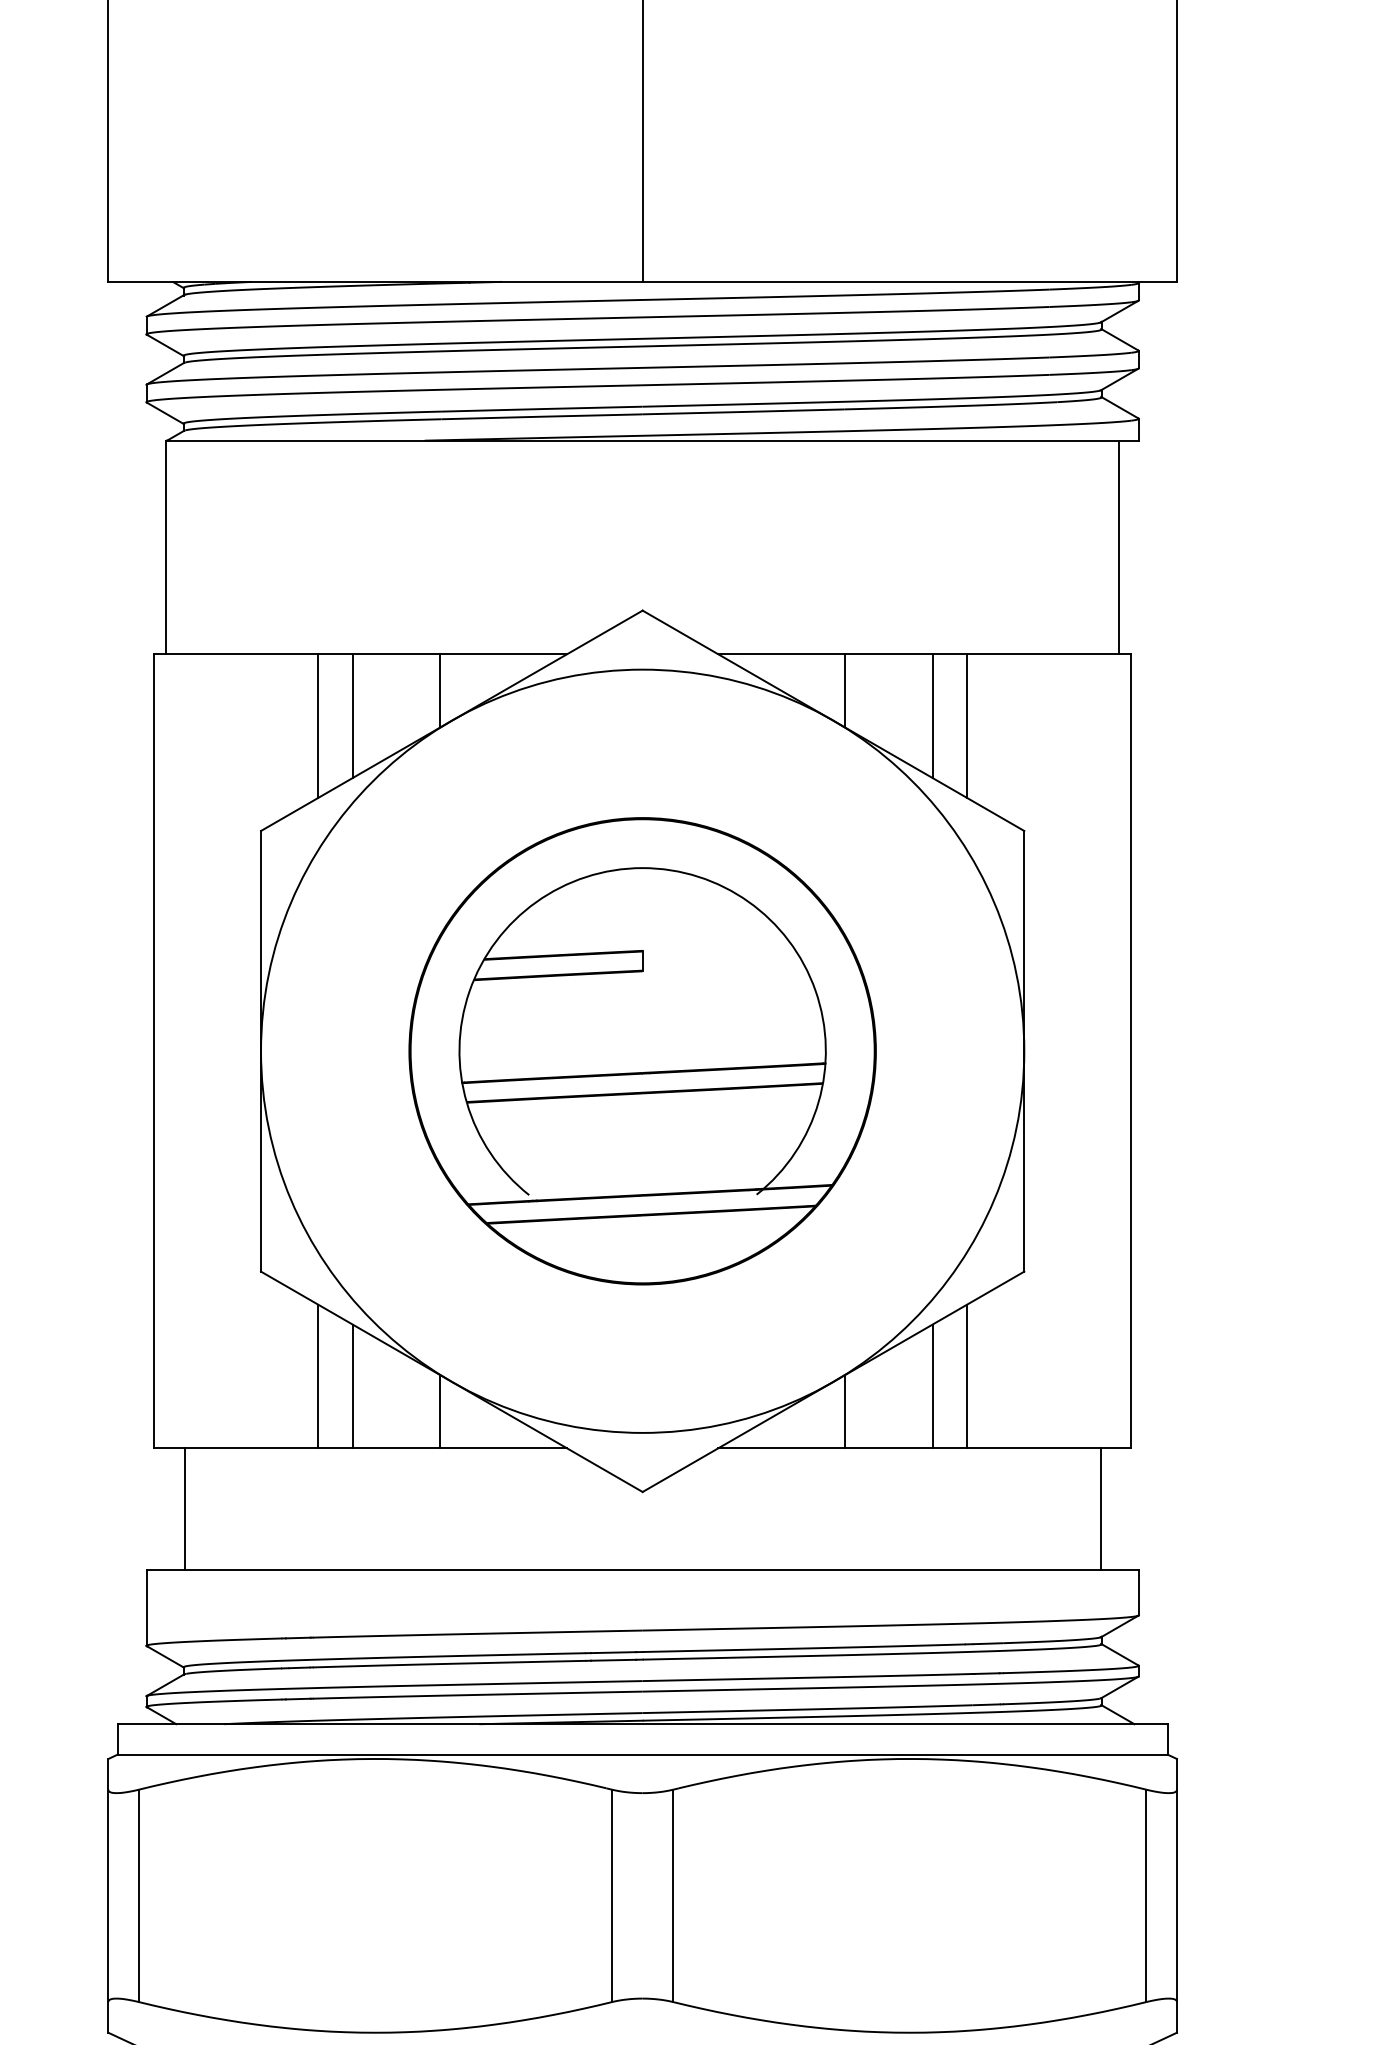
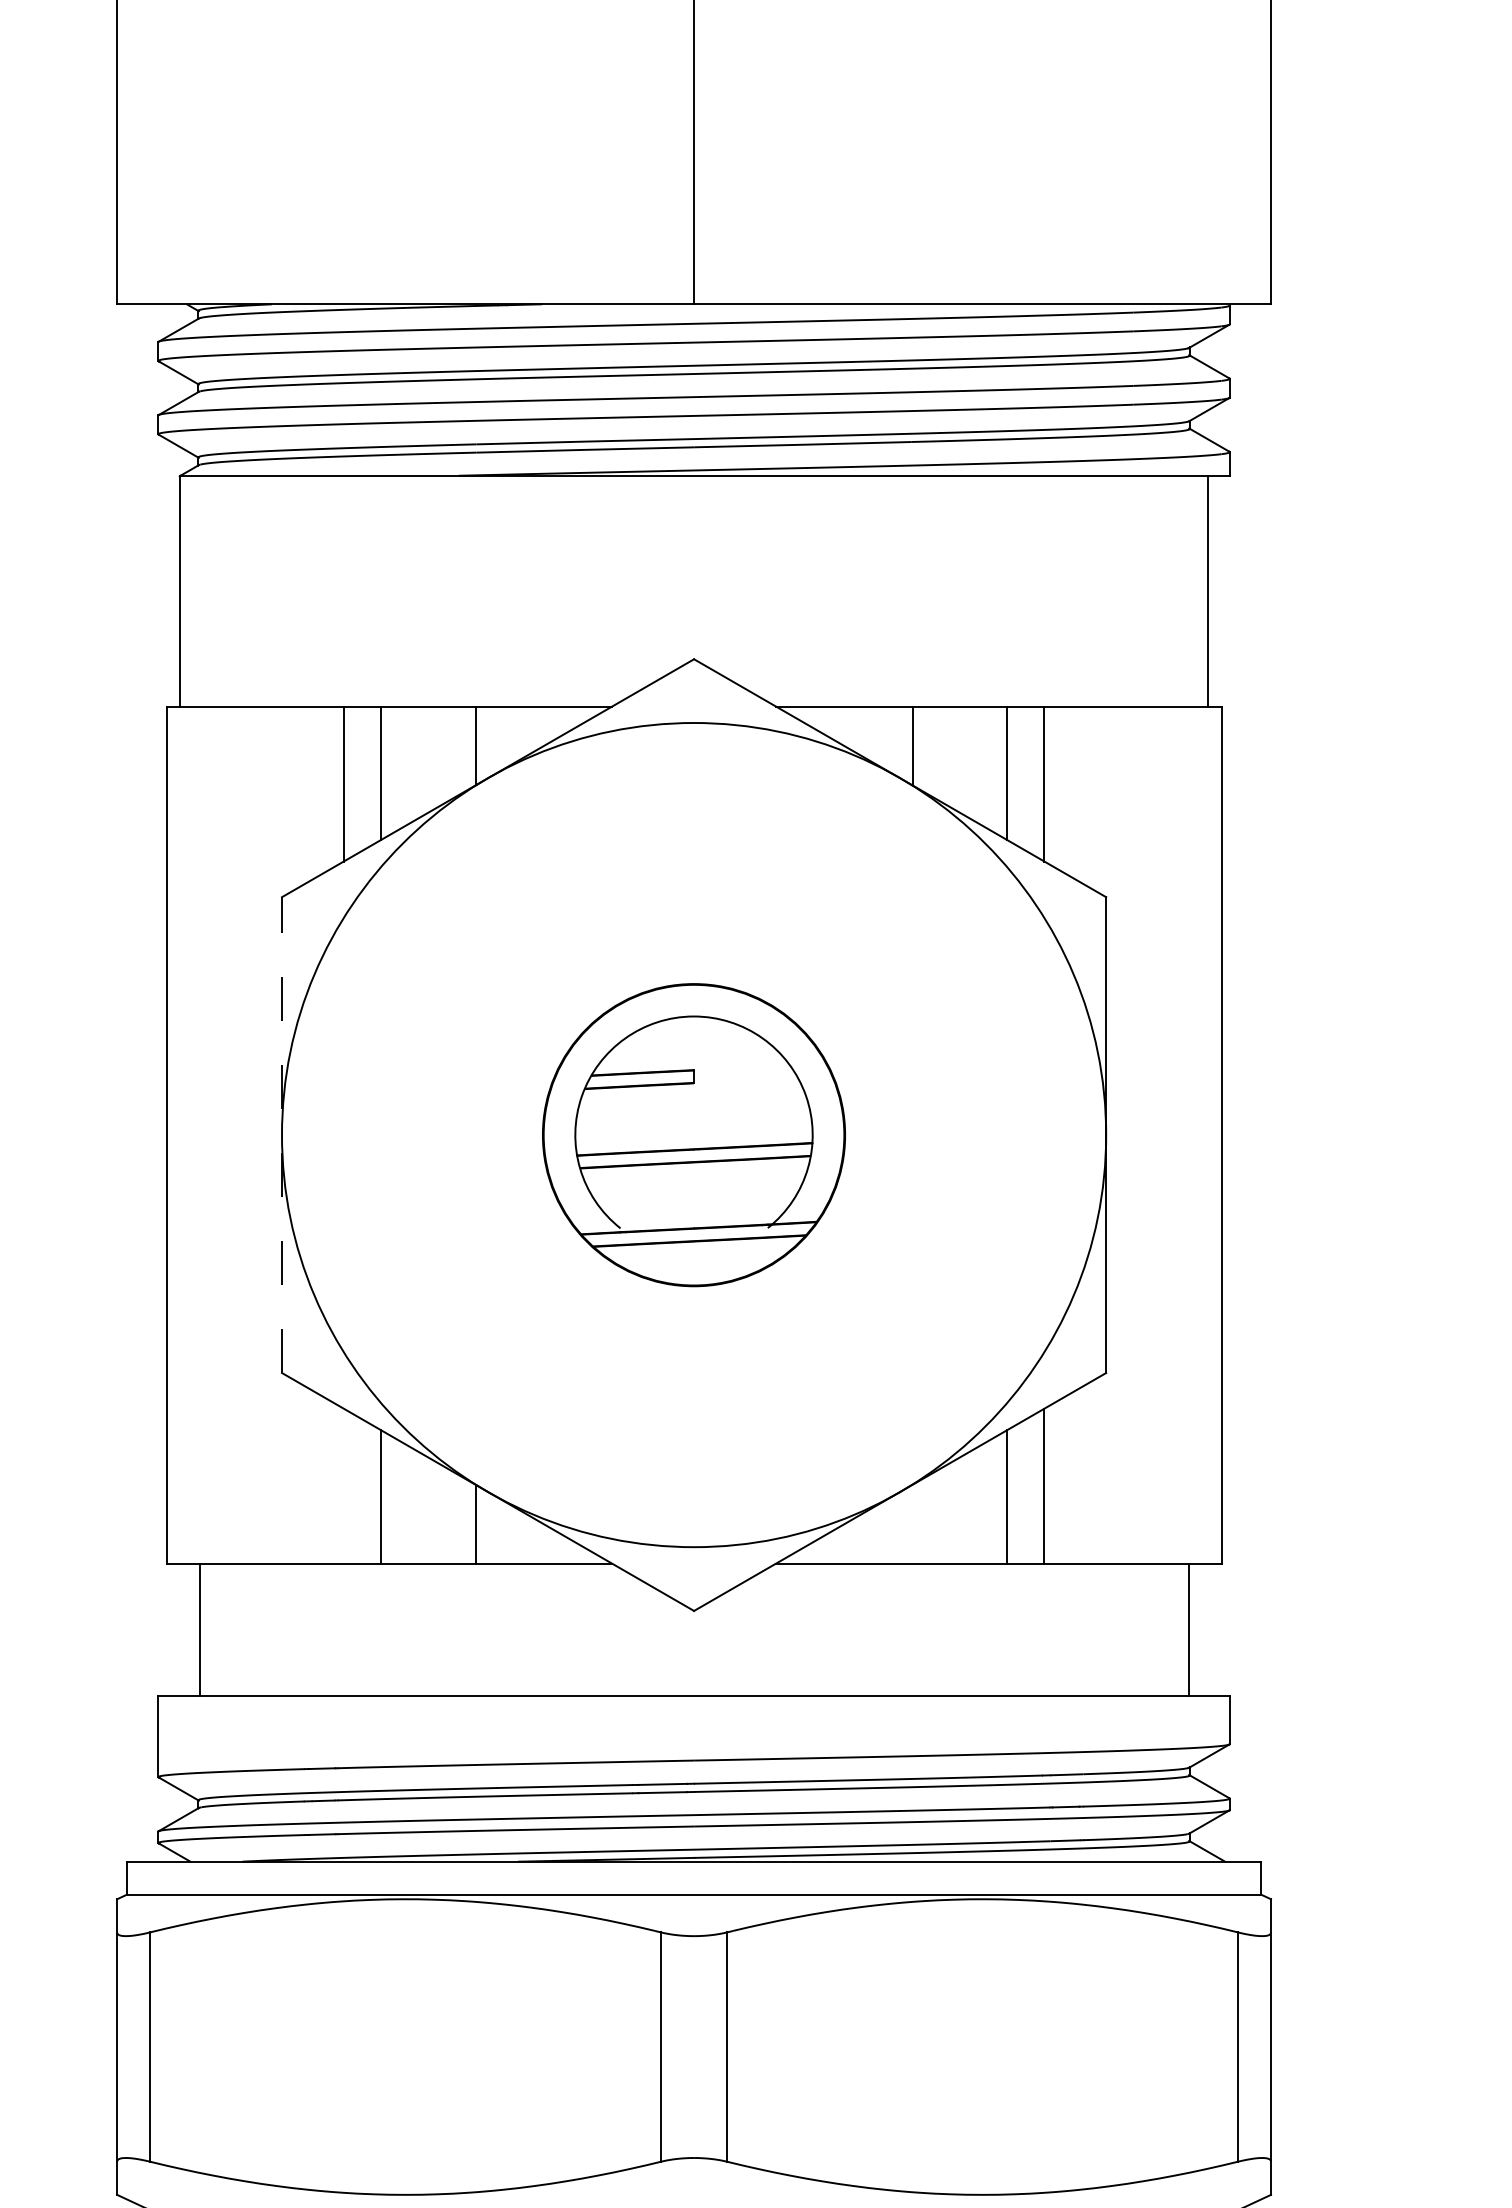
line: (261, 1050) -> (282, 1134), solid -> dashed
part: (642, 1051) -> (693, 1135), size x0.6
line: (318, 1376) -> (344, 1486), removed
line: (844, 1411) -> (912, 1524), removed

